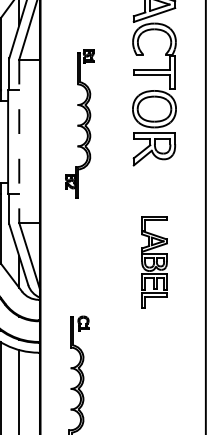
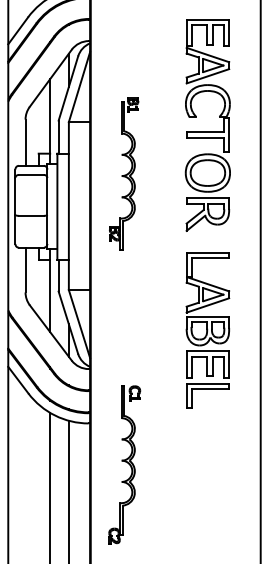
part: (80, 123) -> (124, 173), moved
line: (18, 141) -> (68, 206), dashed -> solid
part: (154, 262) -> (207, 330), size x1.67

